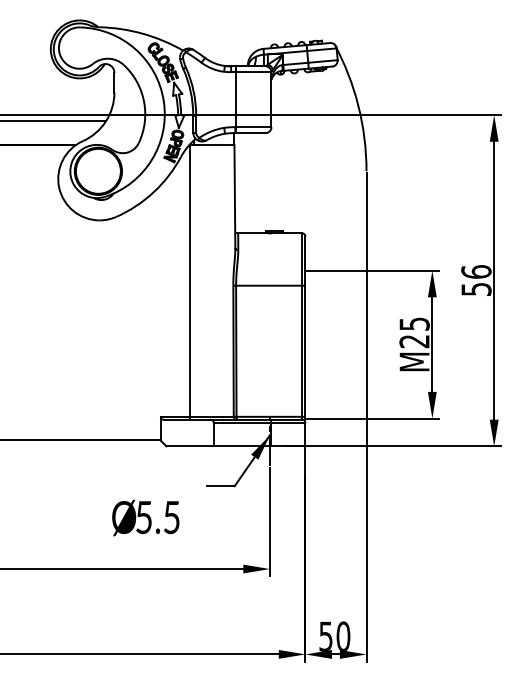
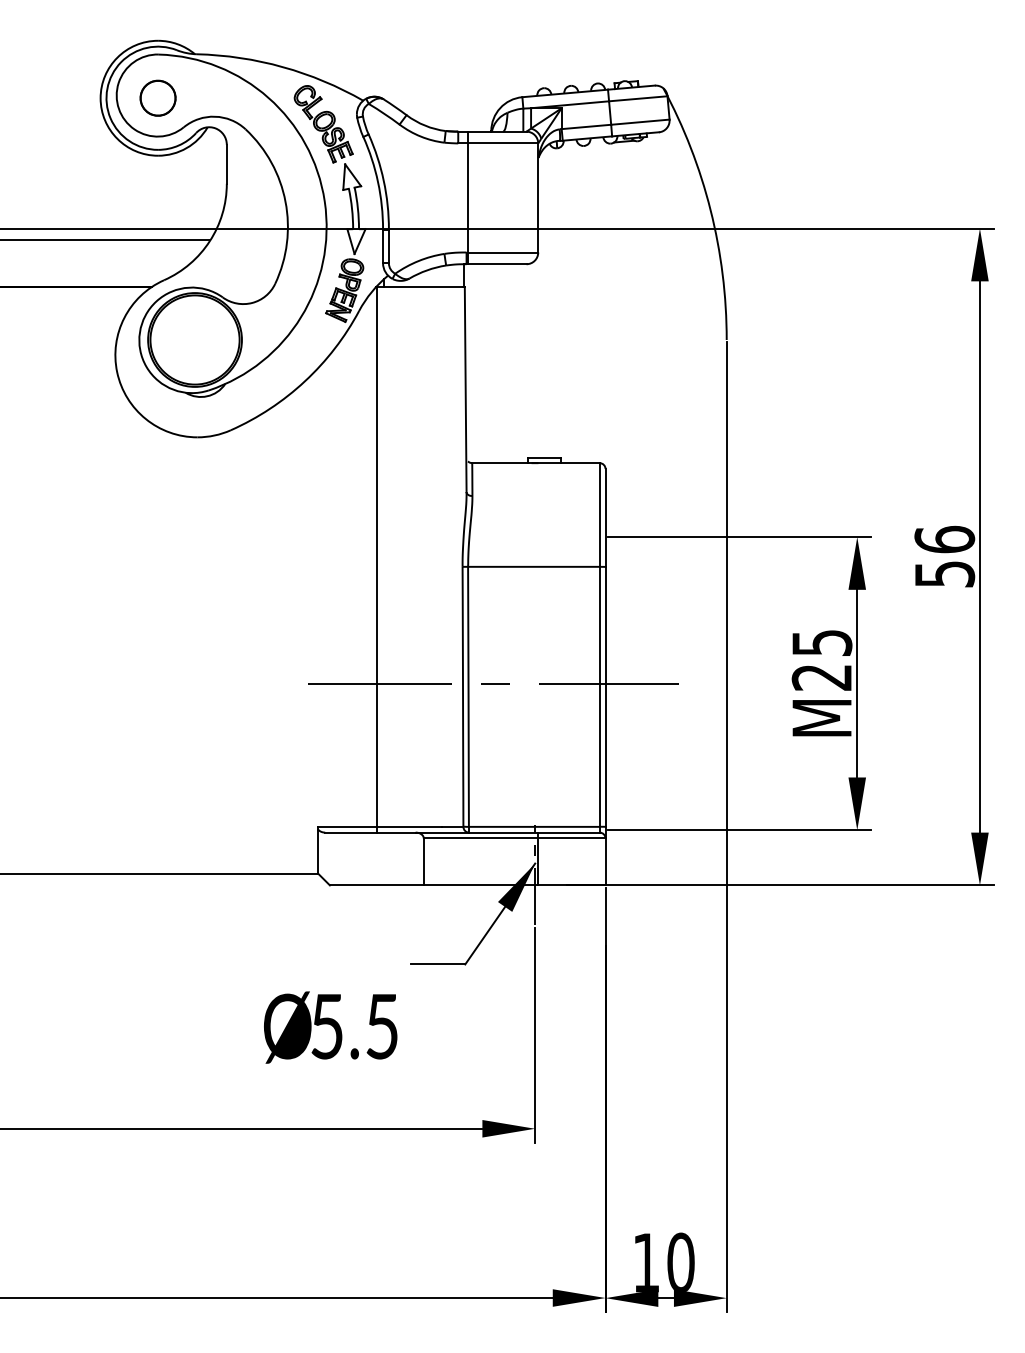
part: (79, 49) -> (157, 98), added
line: (248, 344) -> (492, 683), added
text: (145, 517) -> (330, 1026), moved
text: (325, 636) -> (645, 1262), 50 -> 10

